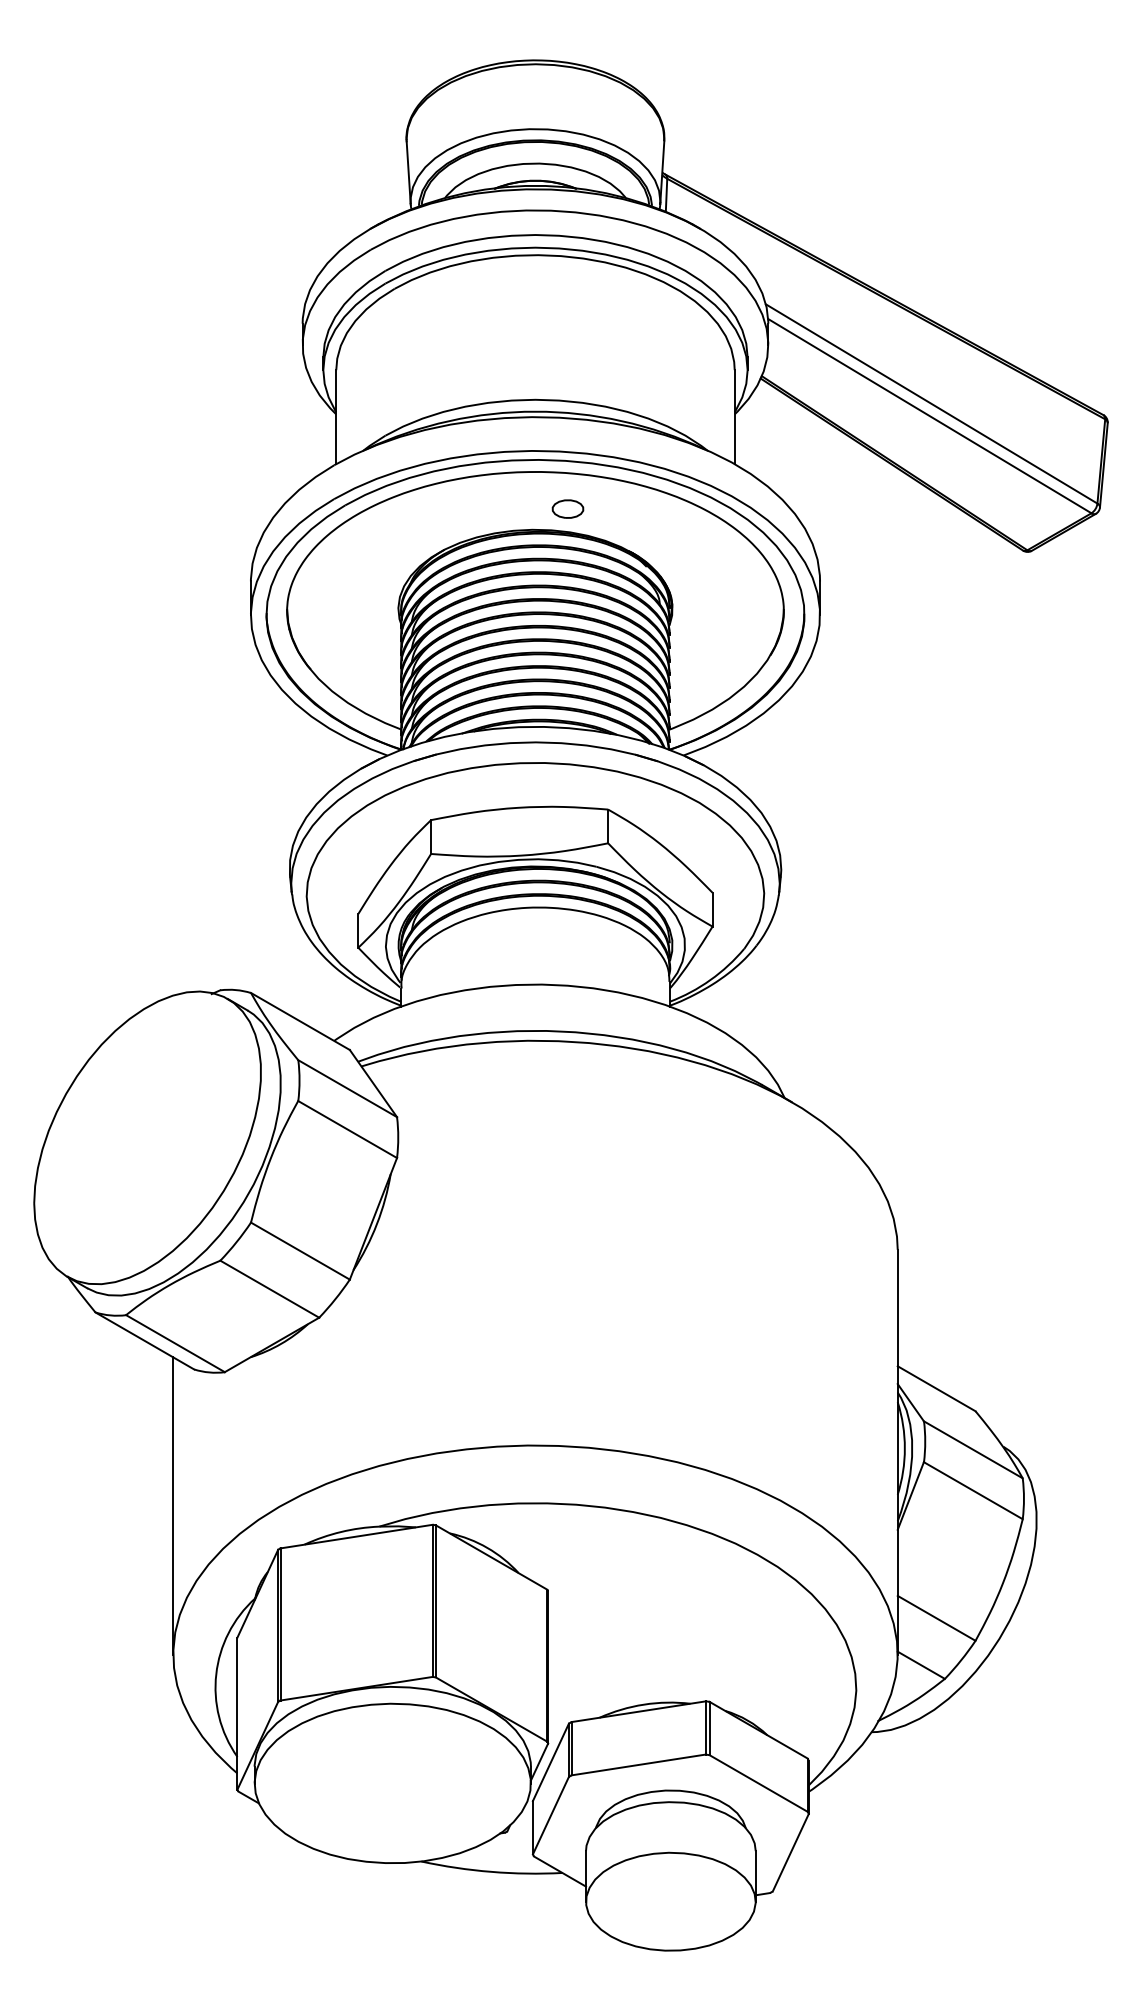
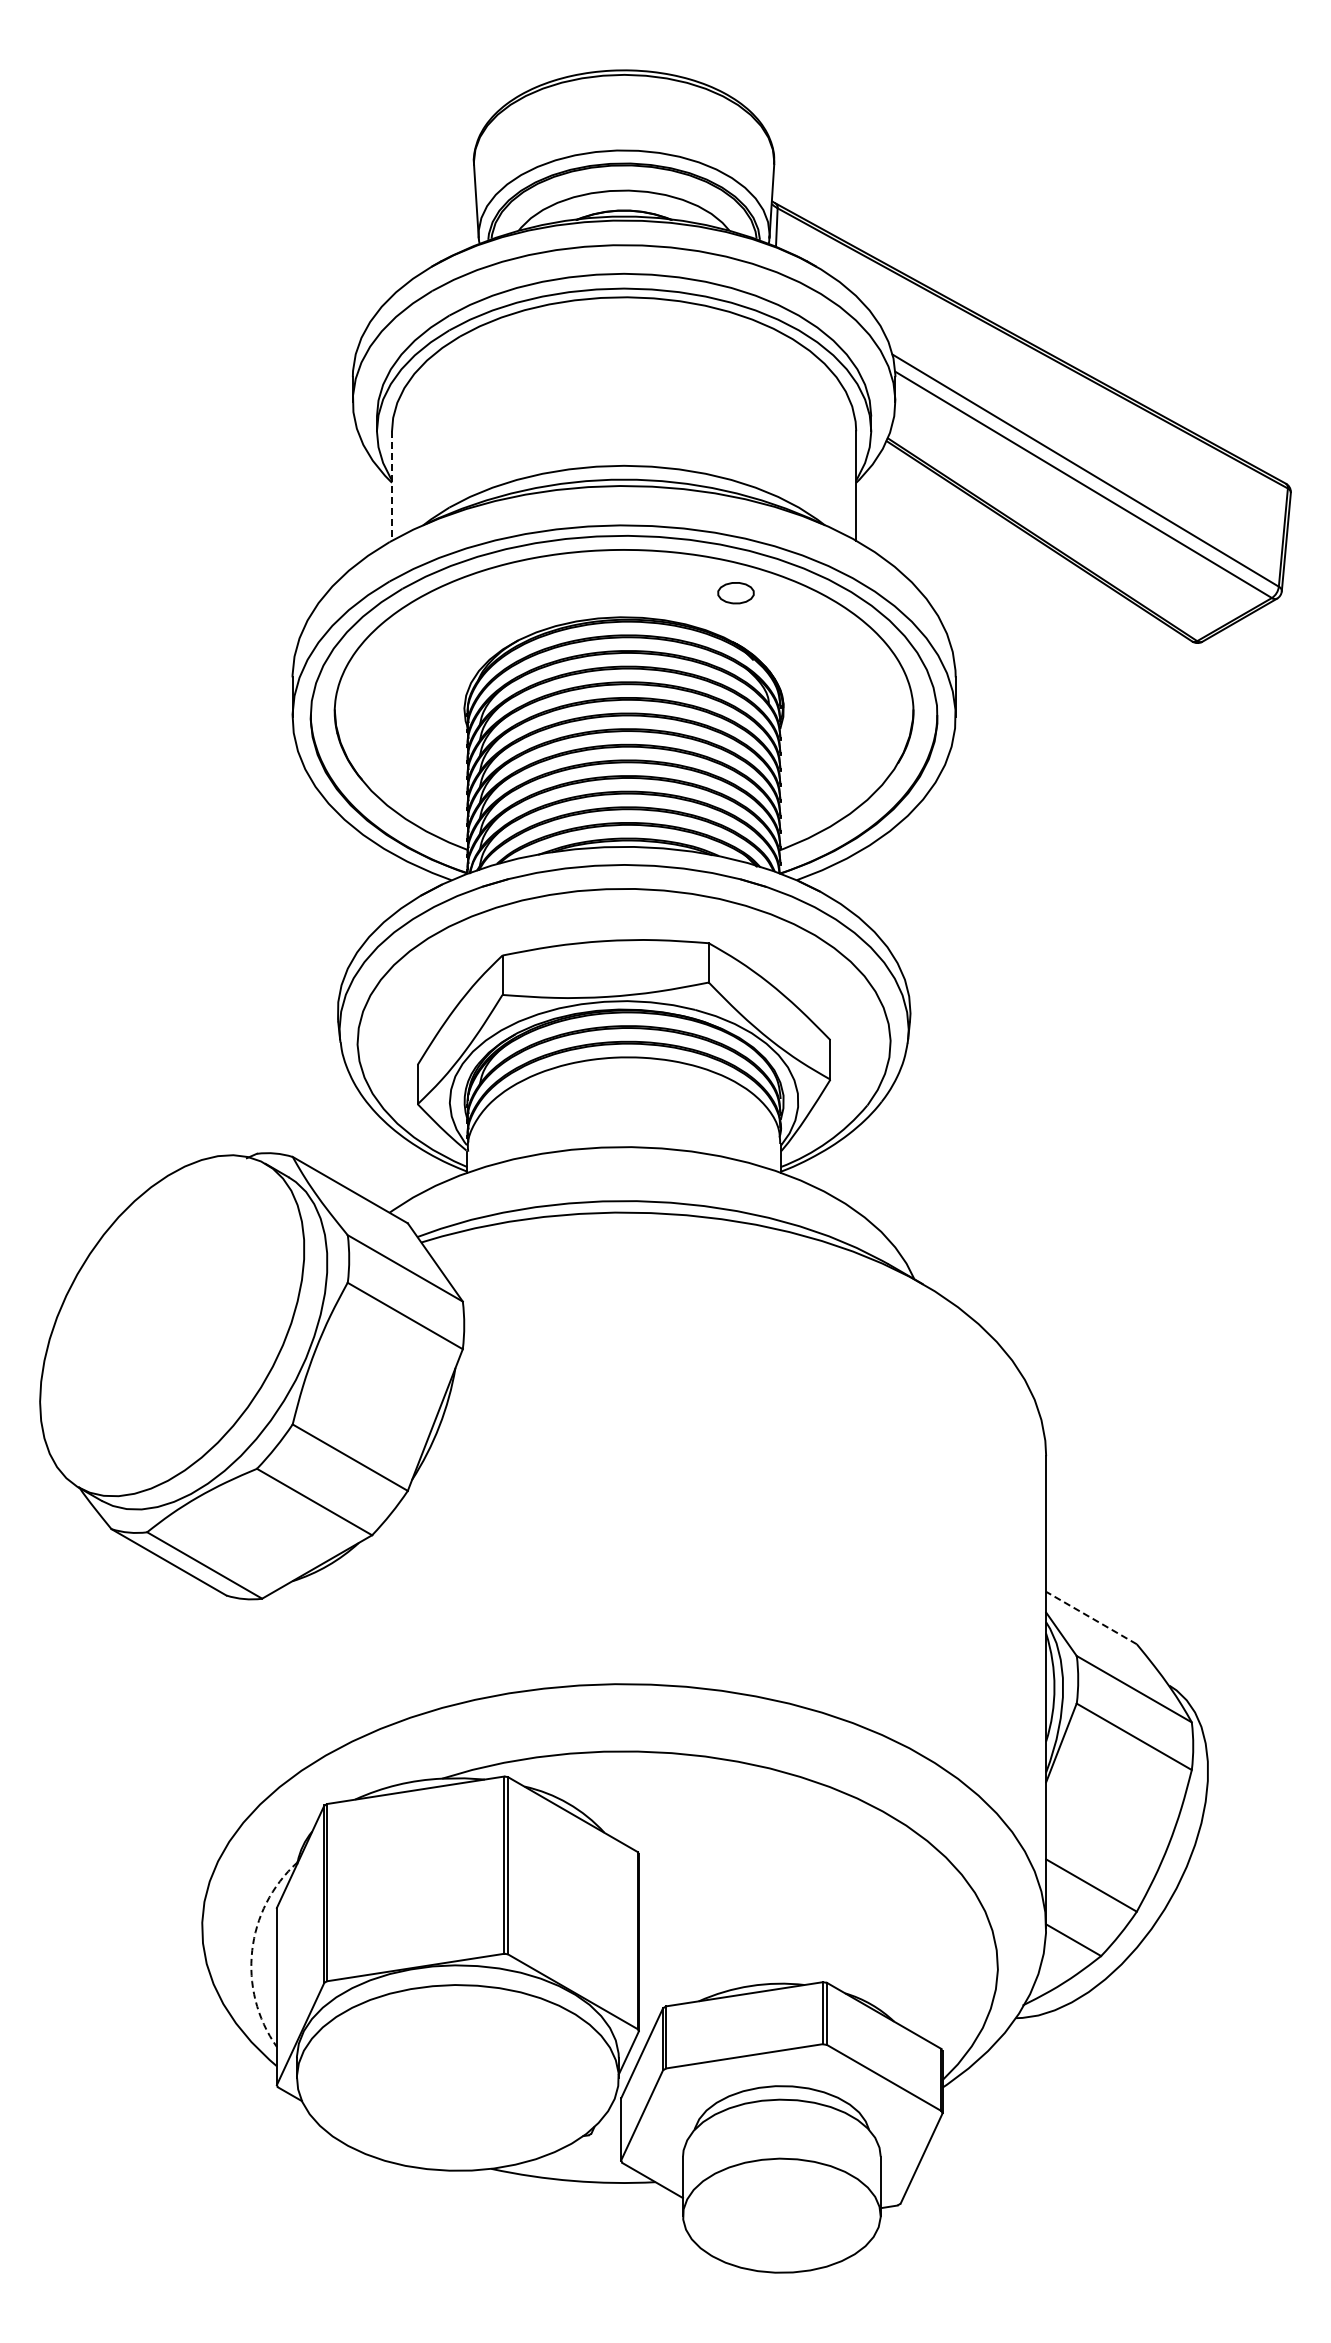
line: (336, 417) -> (392, 486), solid -> dashed
part: (567, 509) -> (735, 593), moved
line: (936, 1388) -> (1091, 1617), solid -> dashed
line: (173, 1505) -> (202, 1754), removed
arc: (216, 1674) -> (252, 1950), solid -> dashed

